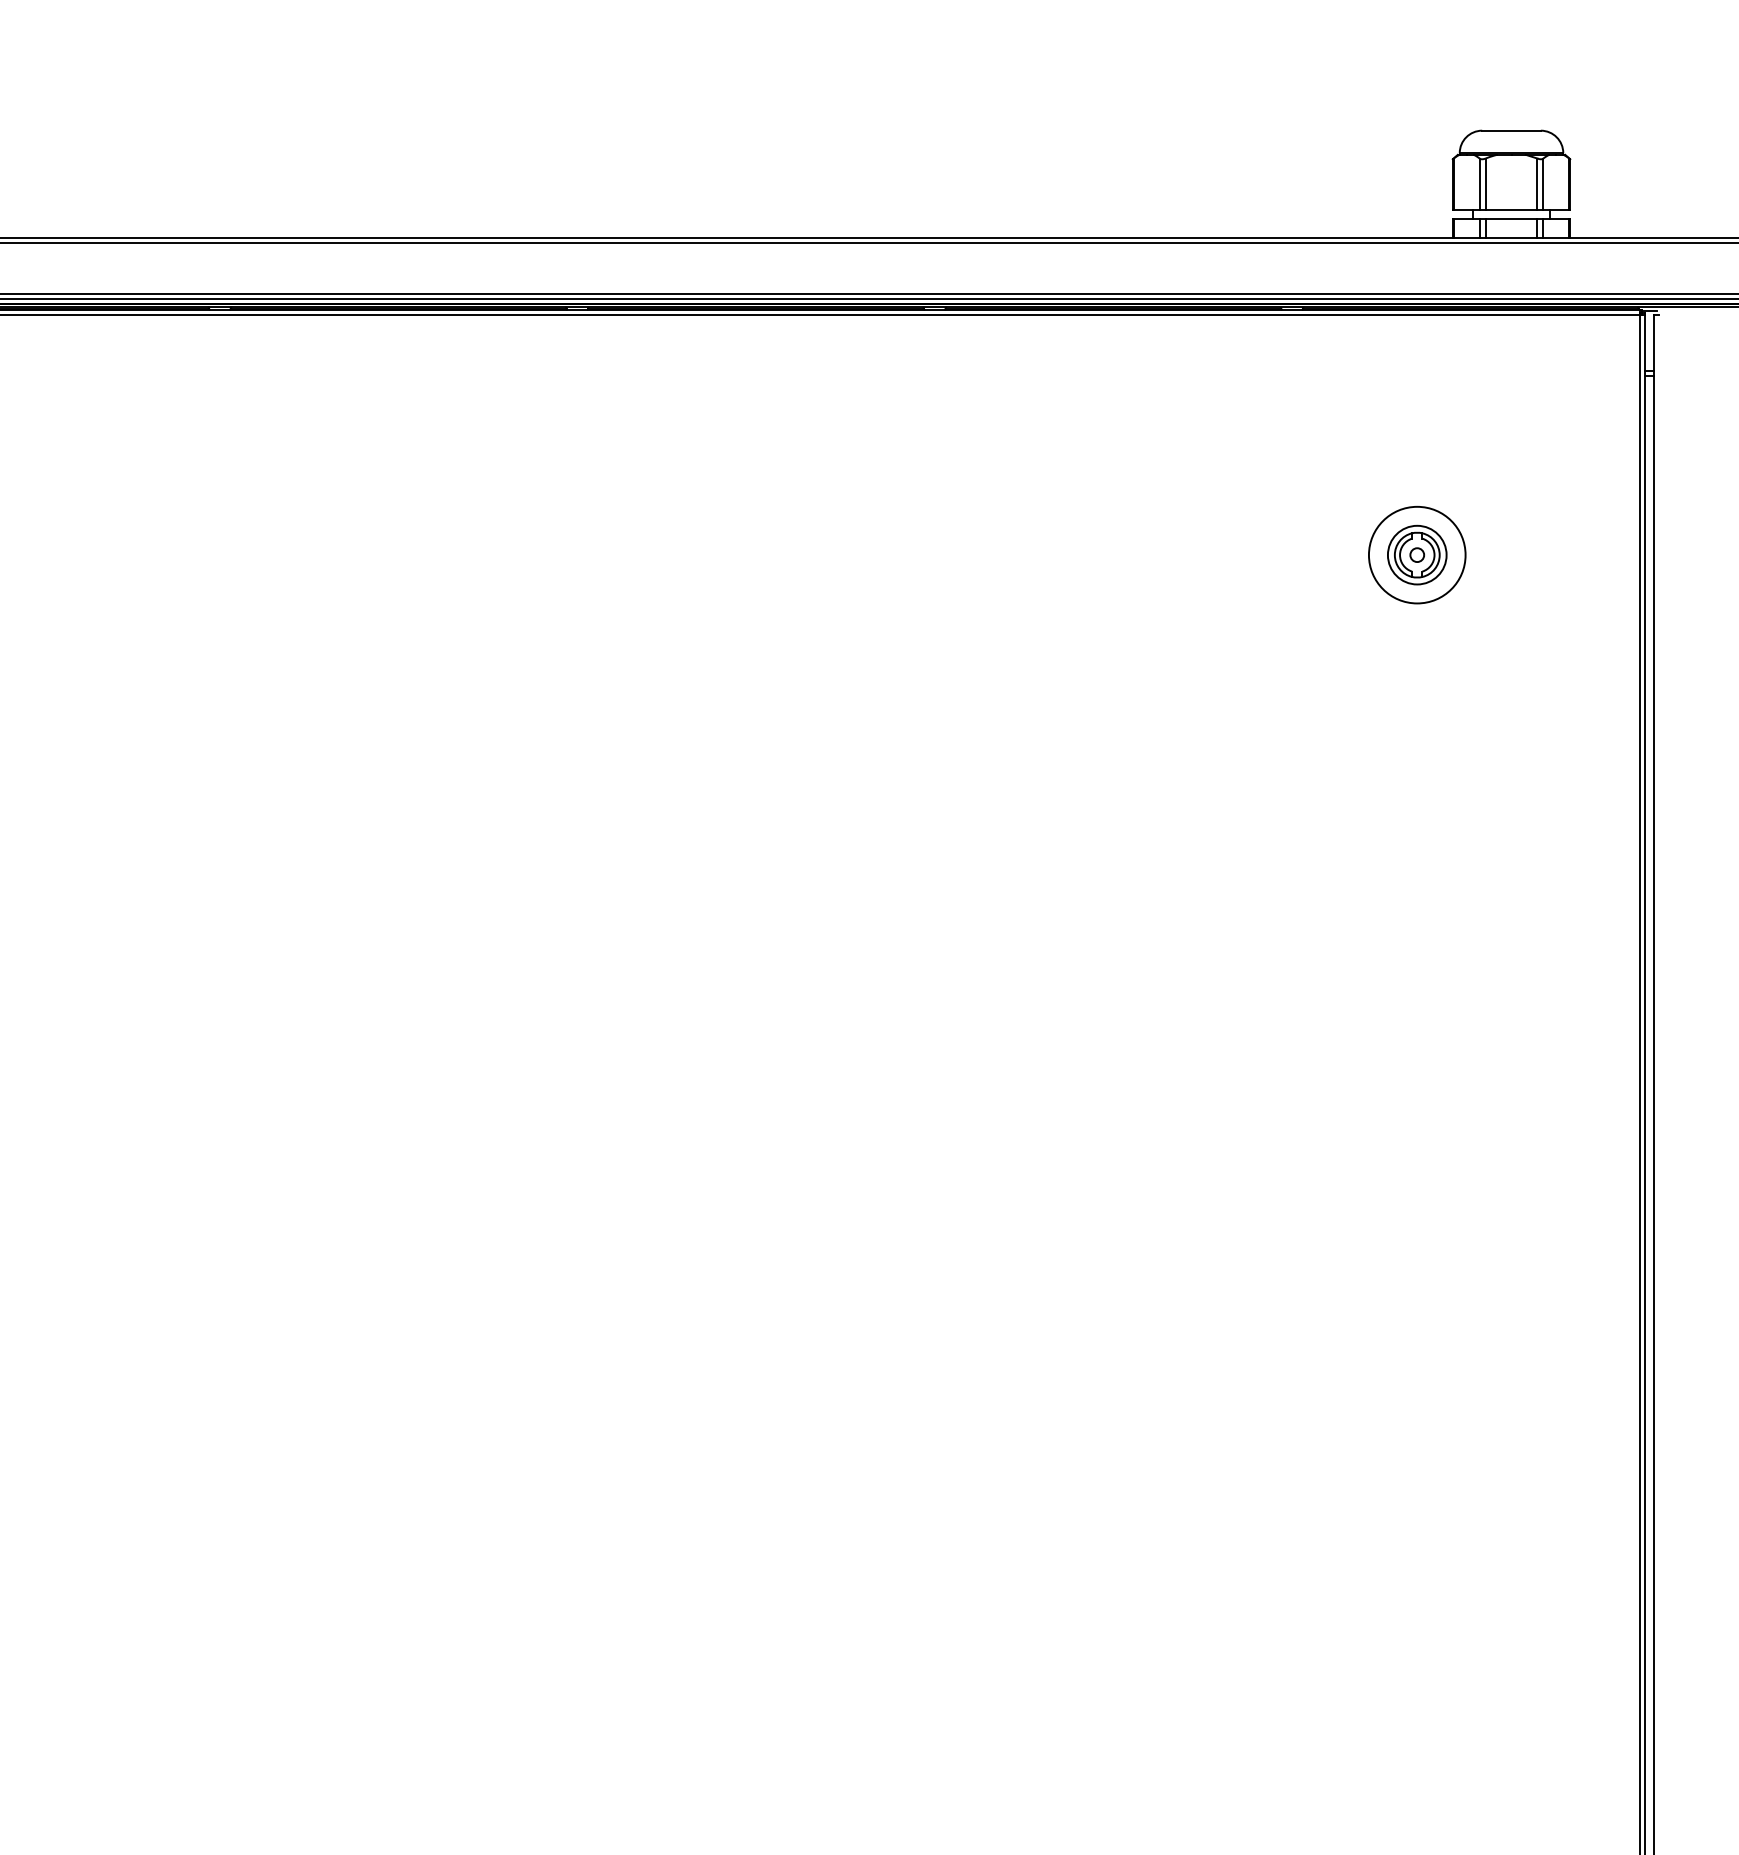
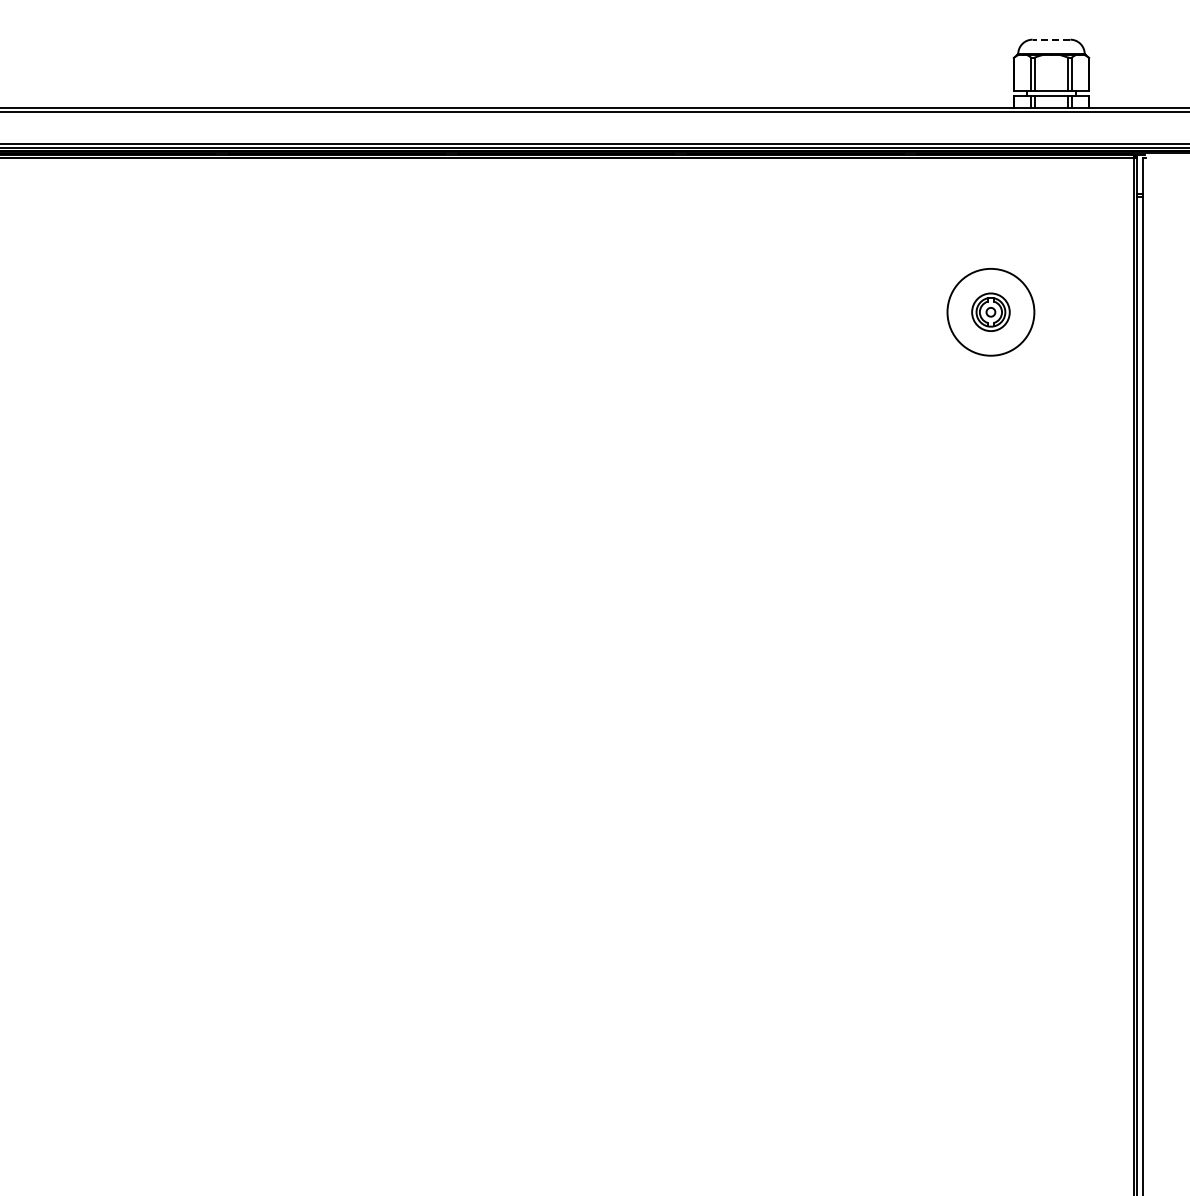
line: (1511, 130) -> (1051, 39), solid -> dashed
circle: (1416, 555) -> (990, 312), size x1.4

